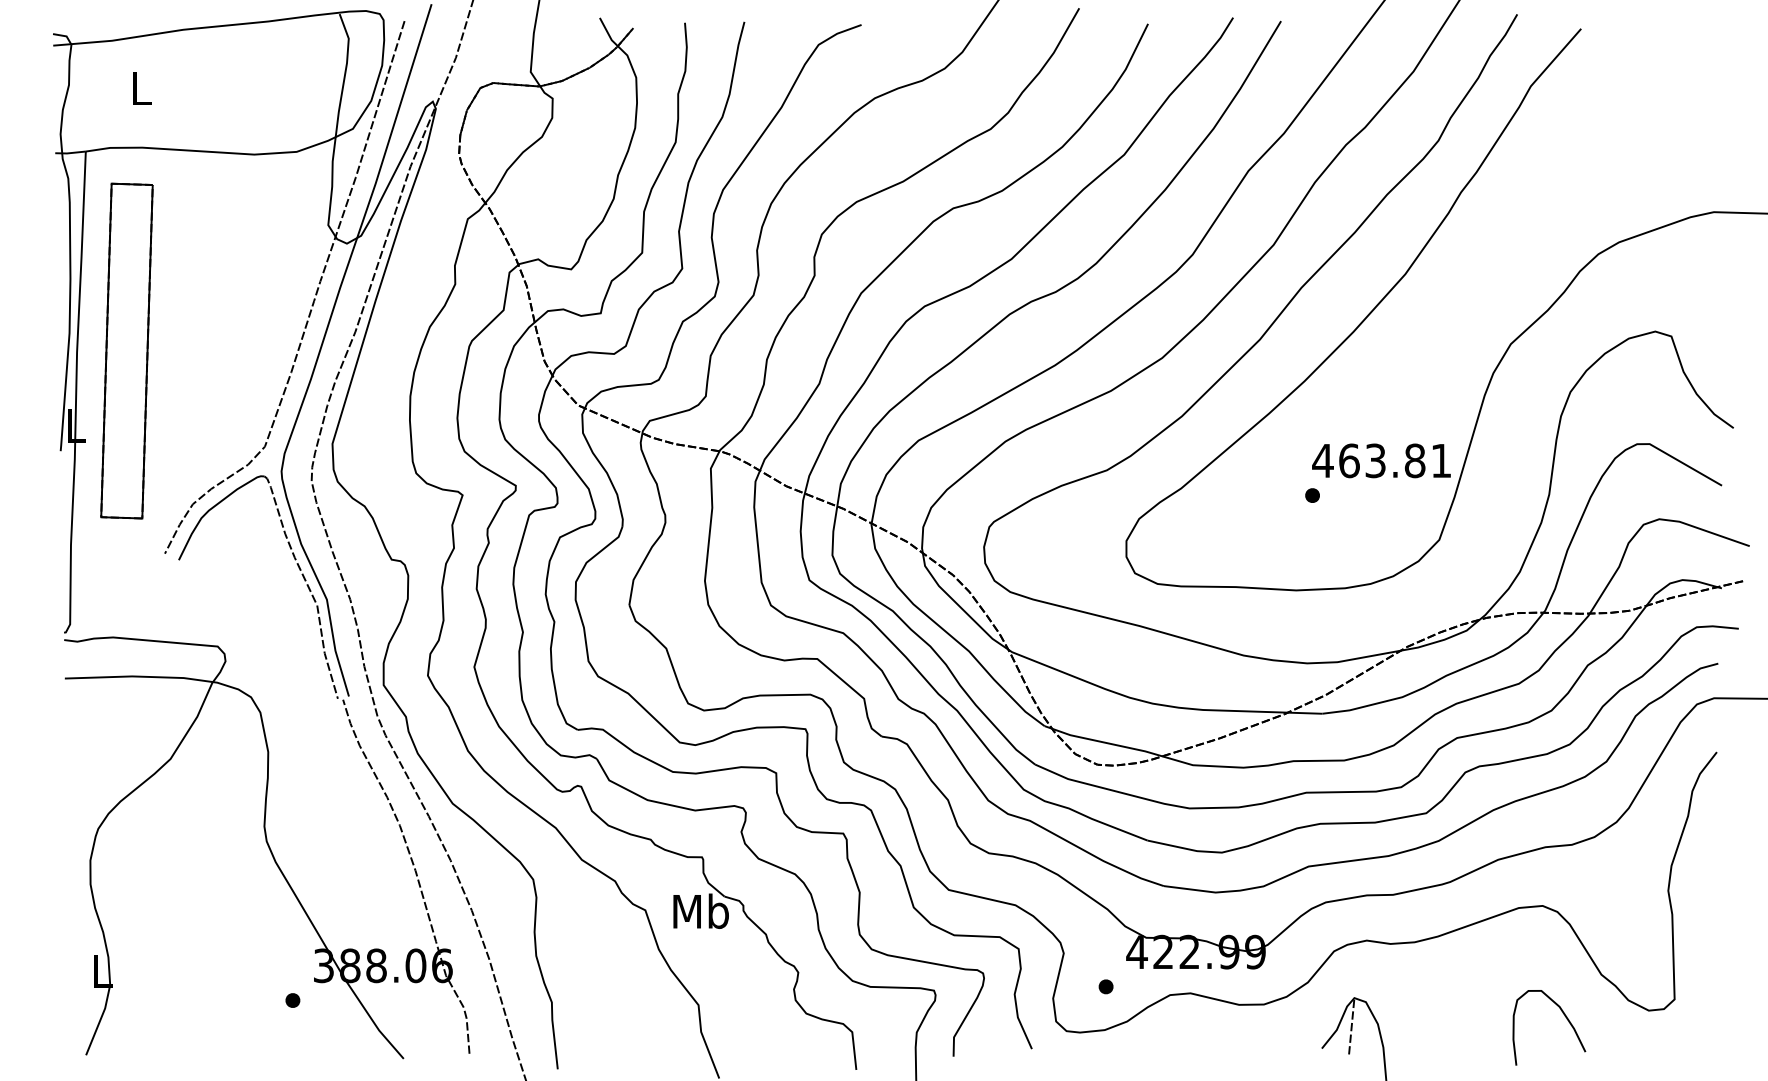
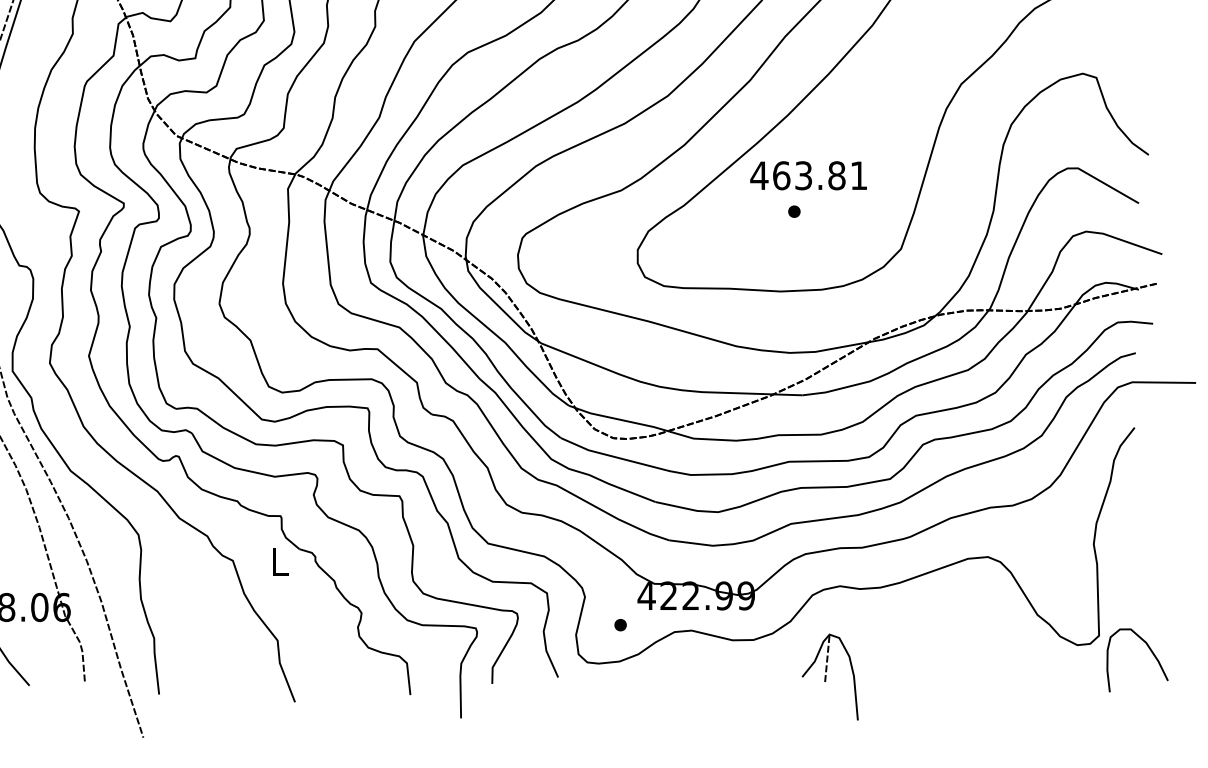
text: (1381, 460) -> (808, 175), moved
text: (700, 910) -> (279, 560), Mb -> L
curve: (1564, 1016) -> (1150, 650), moved

